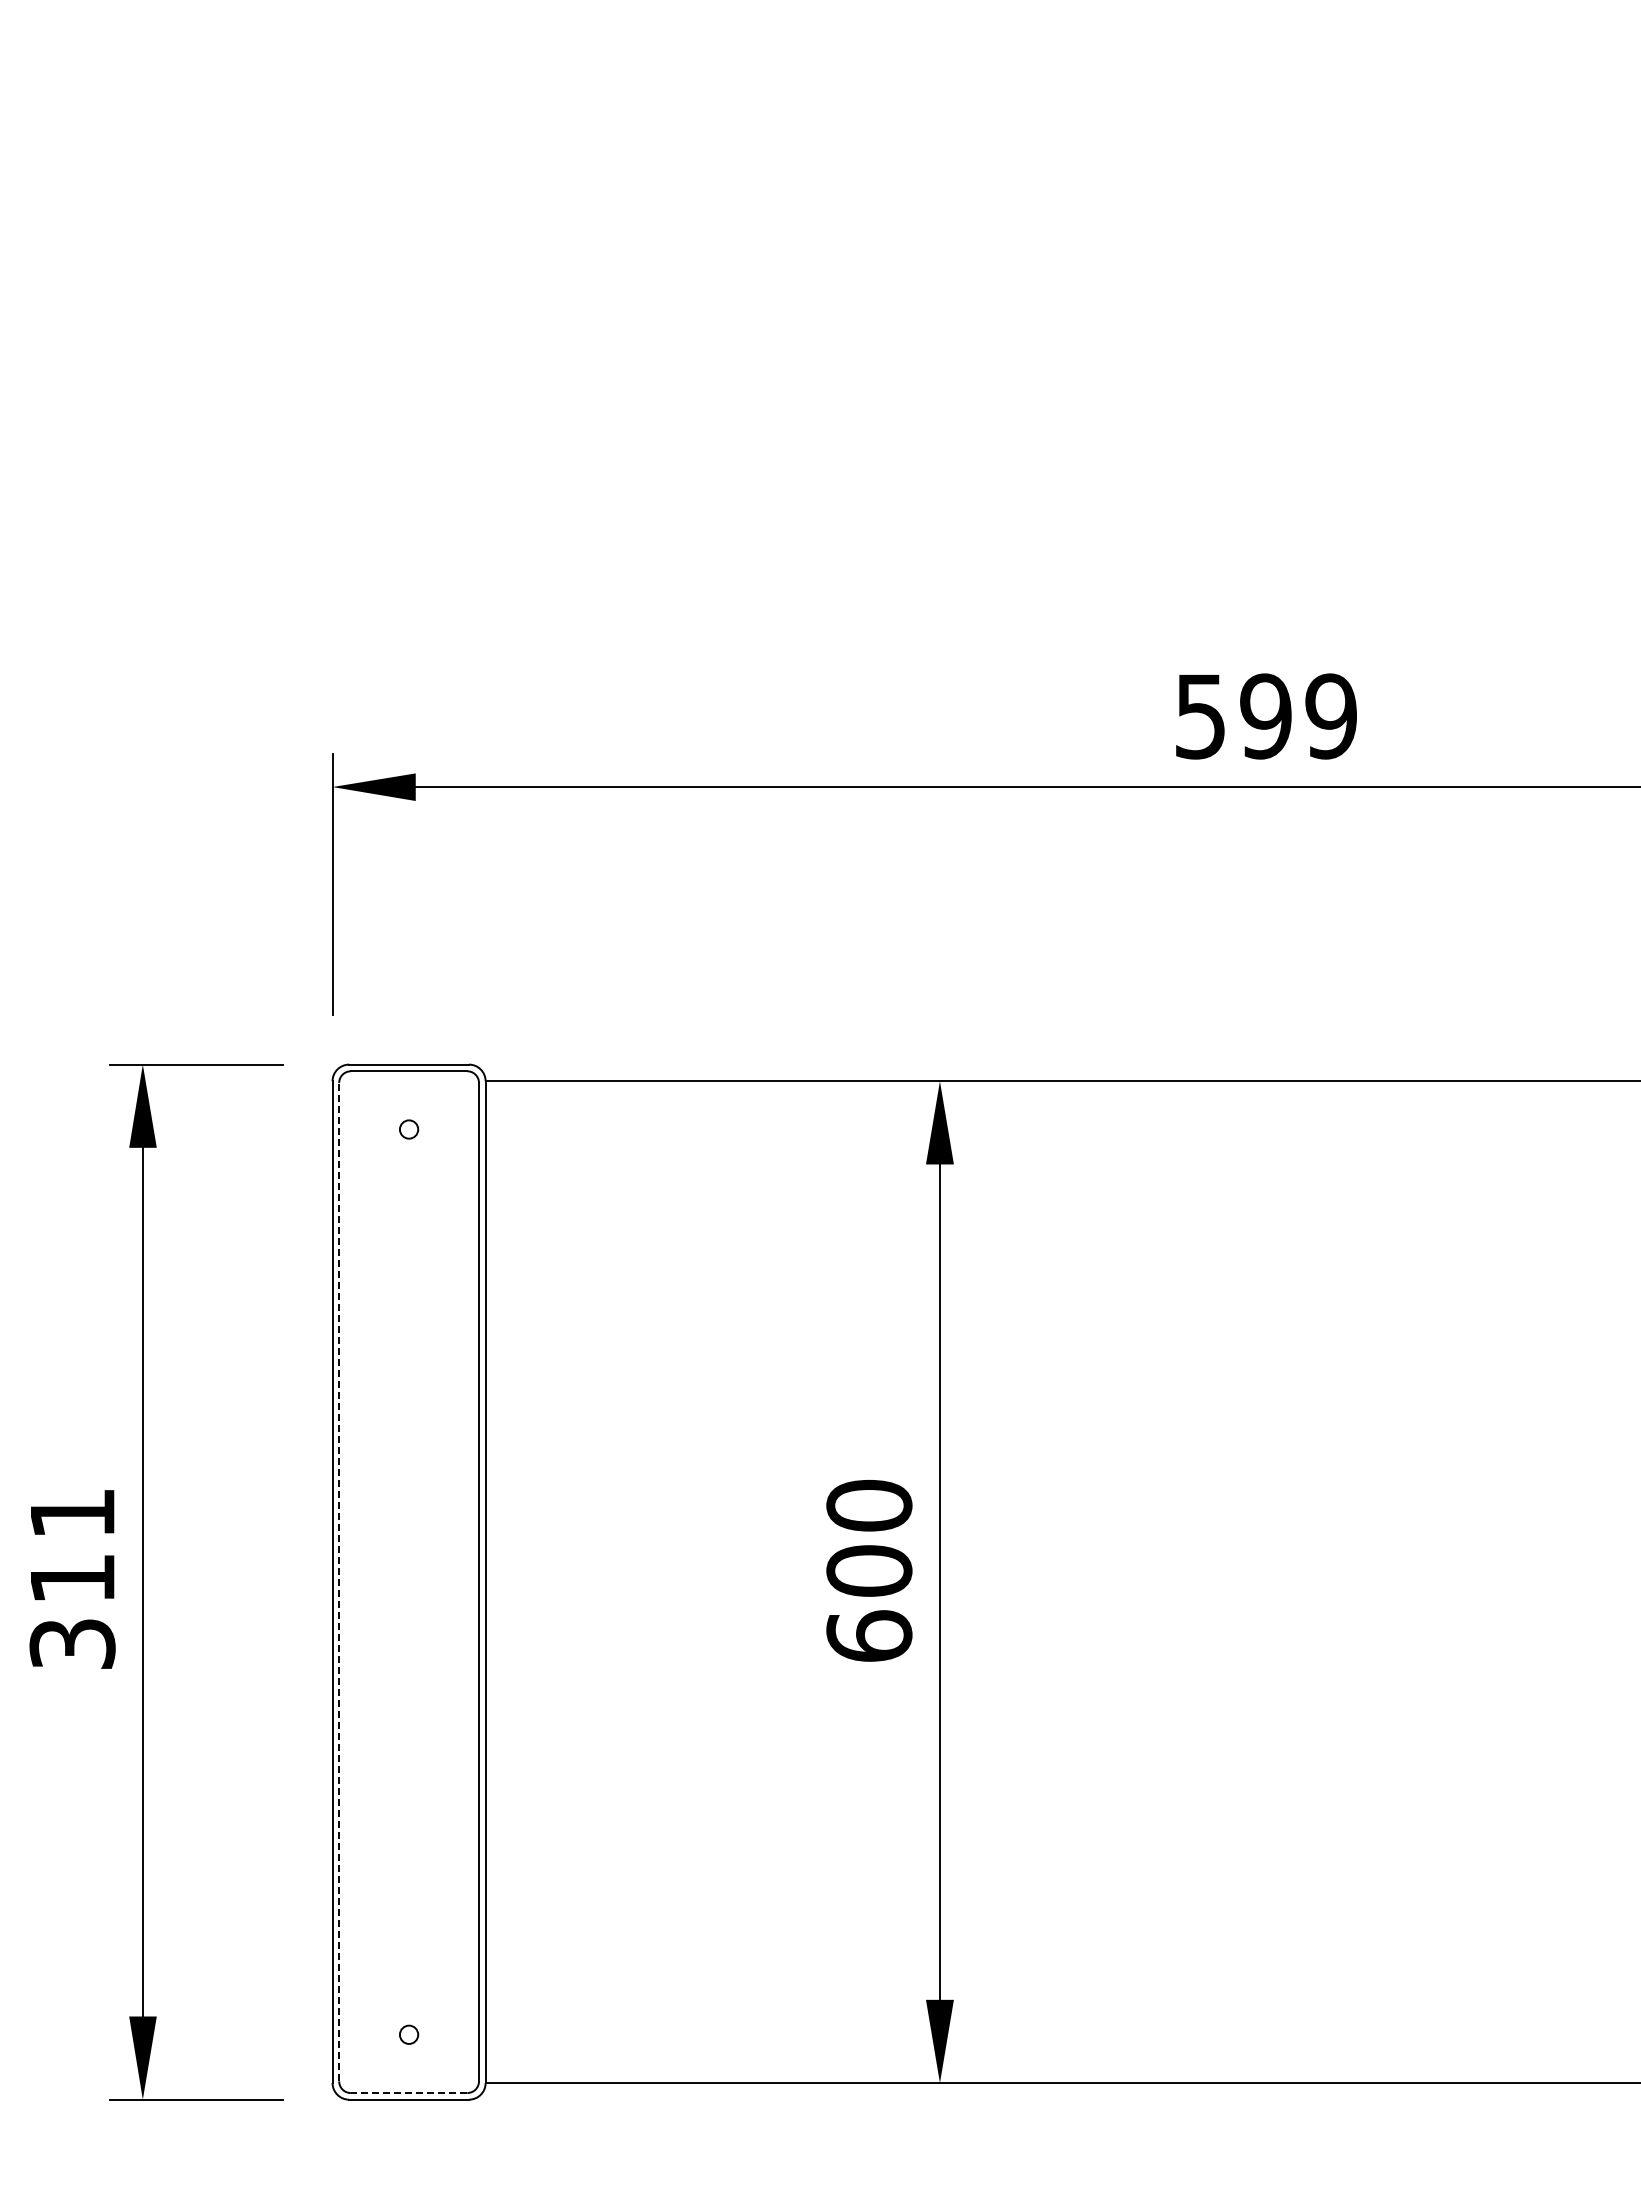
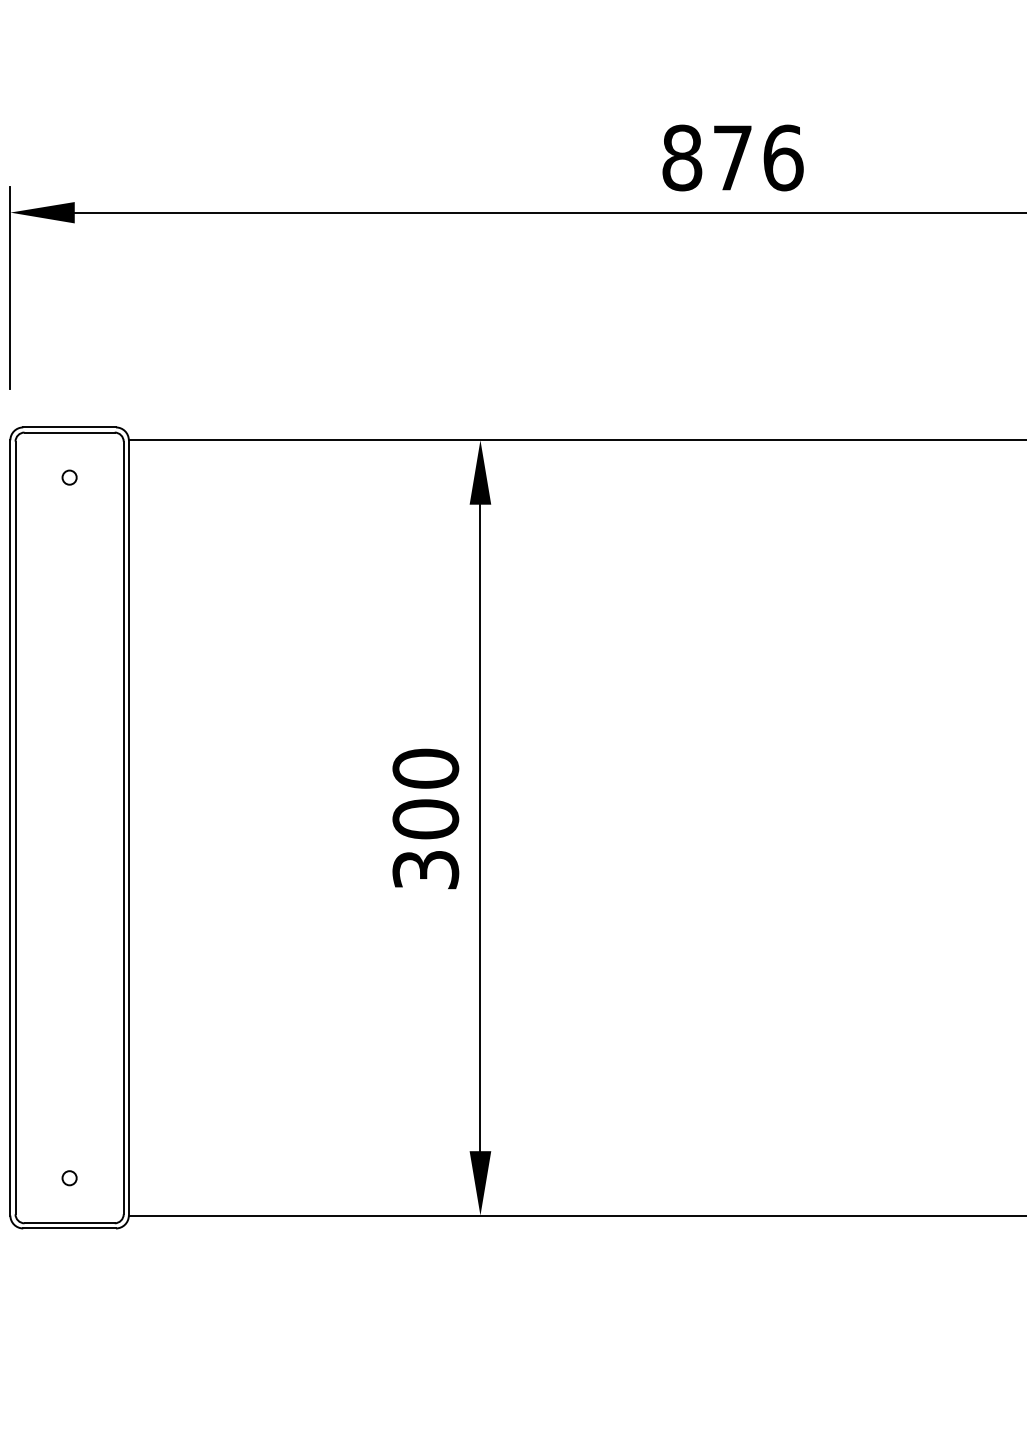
text: (1266, 716) -> (733, 158), 599 -> 876
line: (339, 1581) -> (15, 827), dashed -> solid
text: (869, 1635) -> (425, 869), 600 -> 300
line: (408, 2093) -> (69, 1223), dashed -> solid

